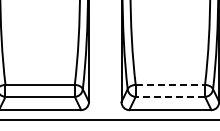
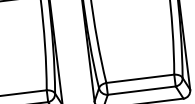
line: (170, 84) -> (140, 78), dashed -> solid
line: (170, 96) -> (141, 90), dashed -> solid

